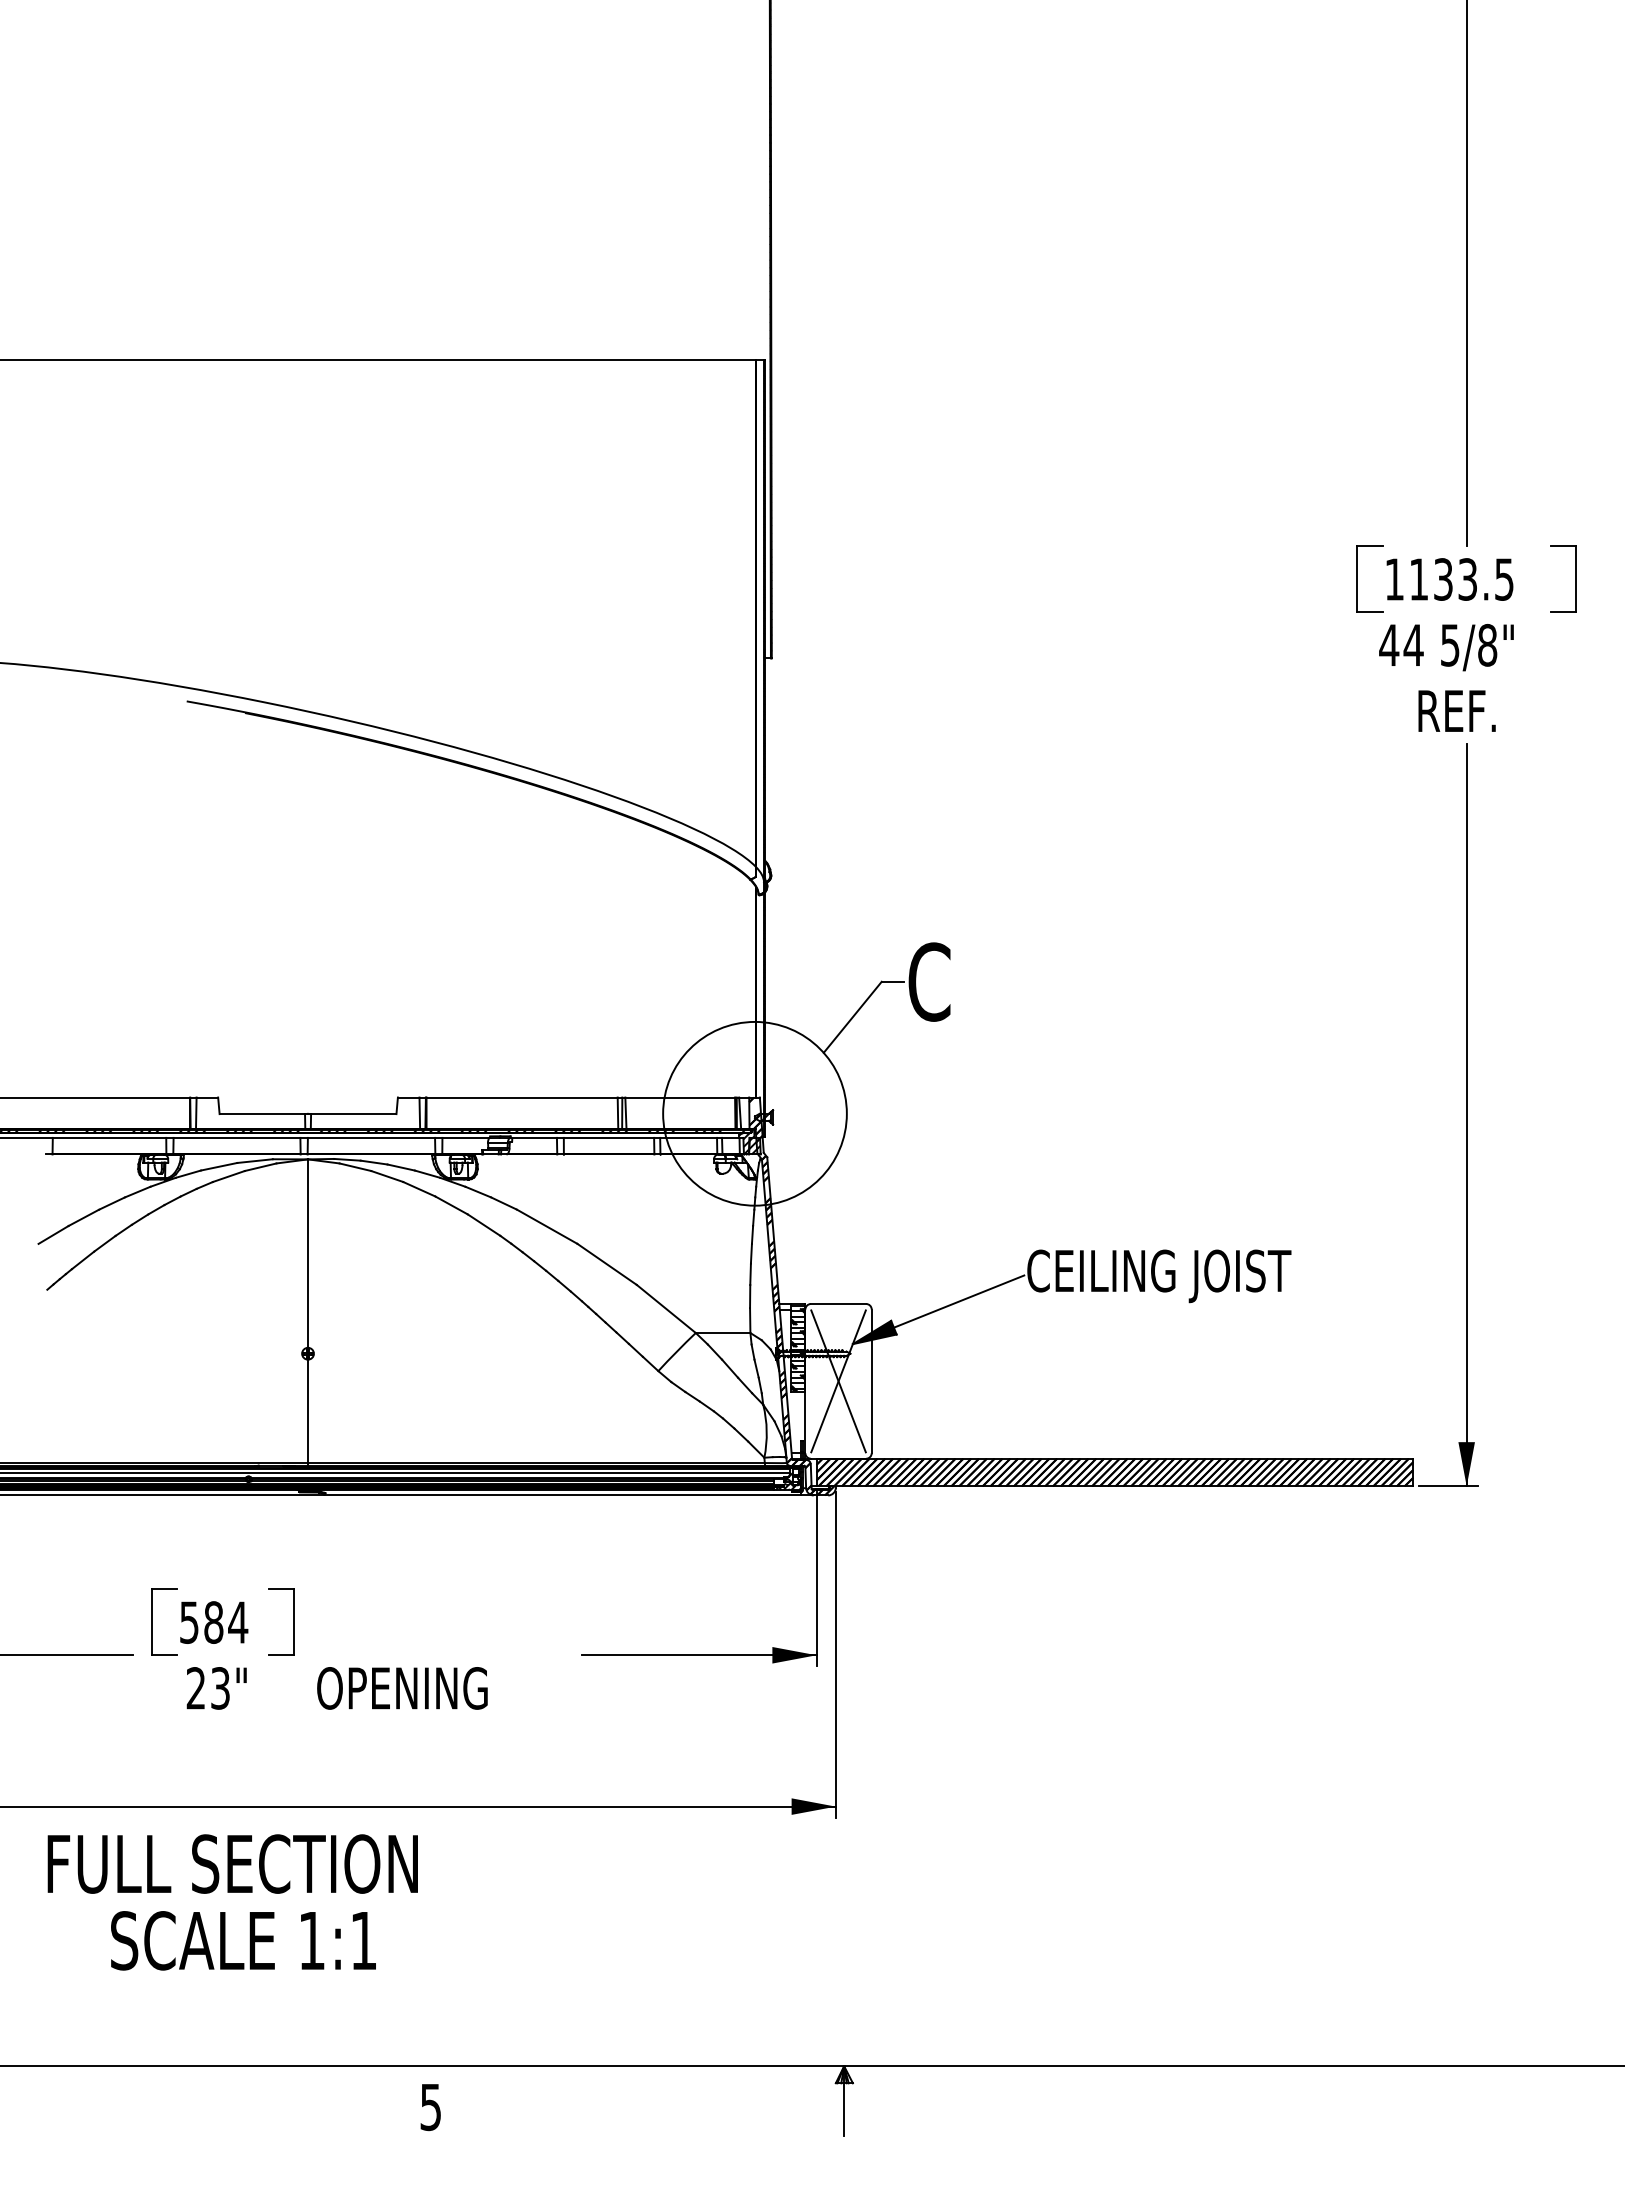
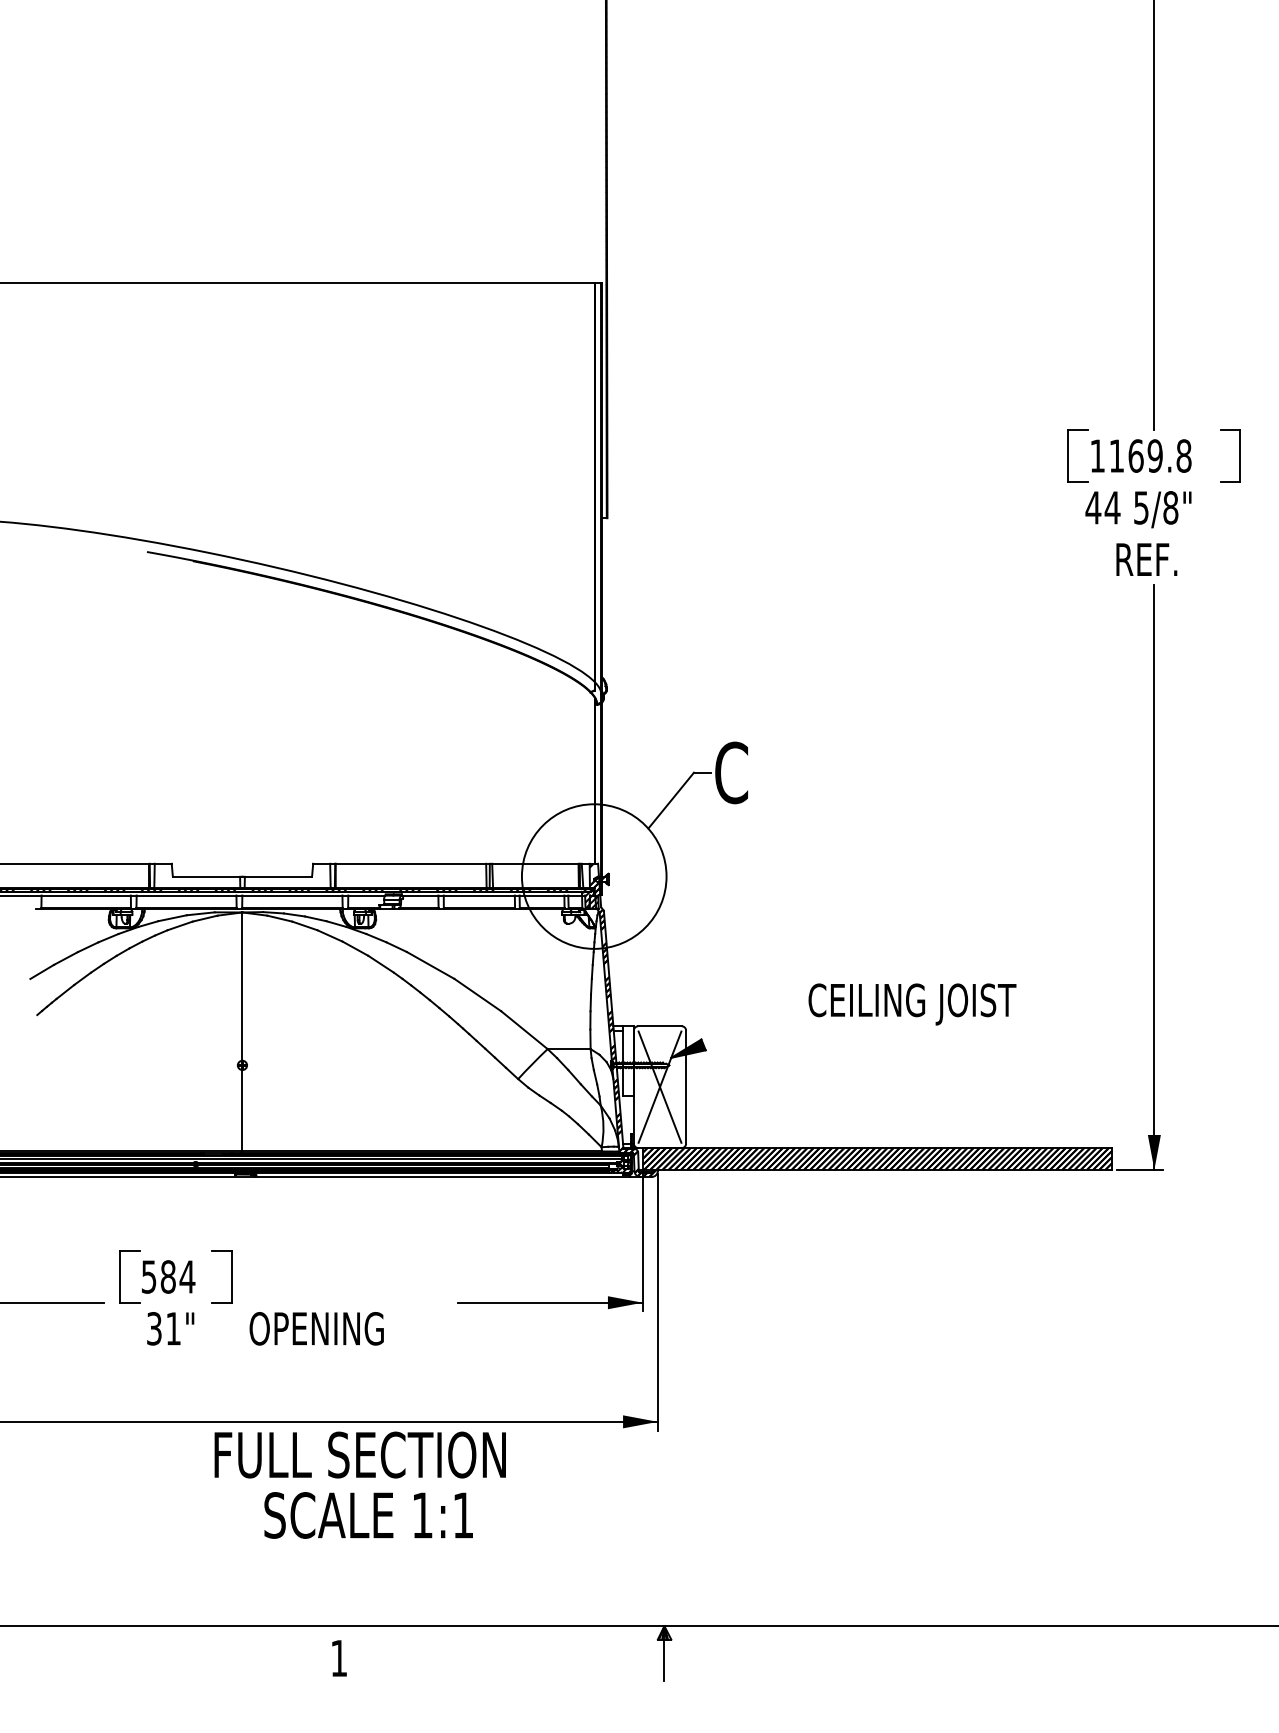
text: (1473, 578) -> (1159, 455), 1133.5 -> 1169.8
line: (958, 1300) -> (754, 1023), removed
hatch: (797, 1348) -> (627, 1061), removed
text: (207, 1688) -> (163, 1328), 23" -> 31"
text: (231, 1901) -> (359, 1484), moved
text: (430, 2107) -> (338, 1658), 5 -> 1

